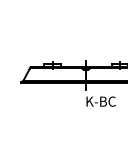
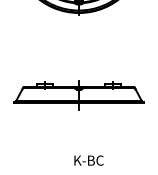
text: (100, 101) -> (88, 160), moved

